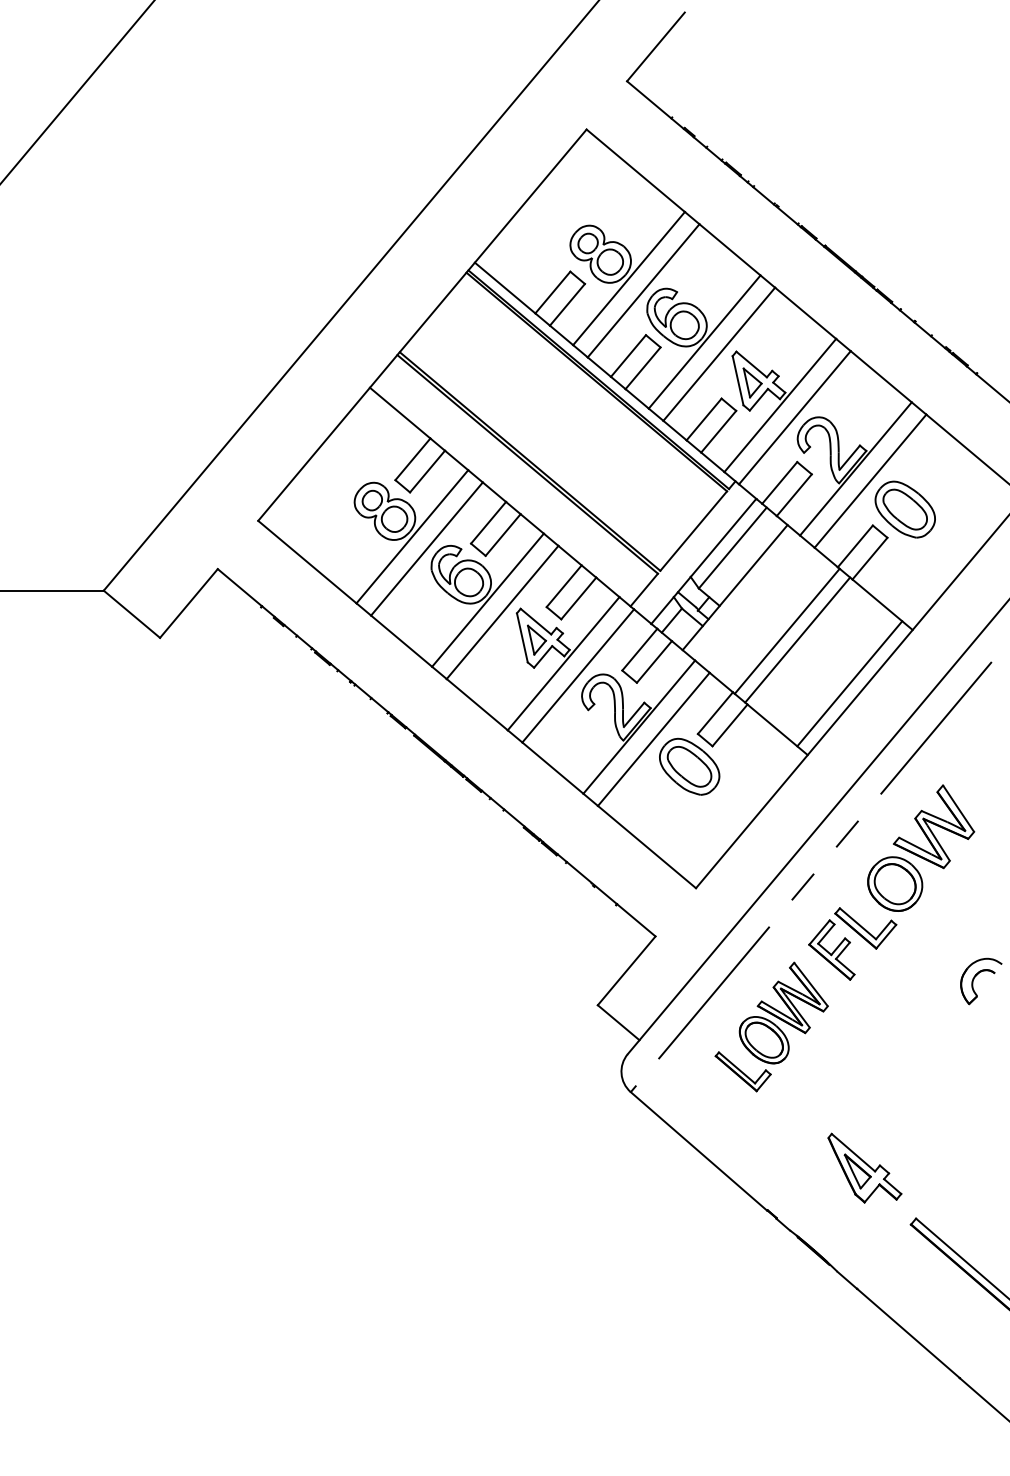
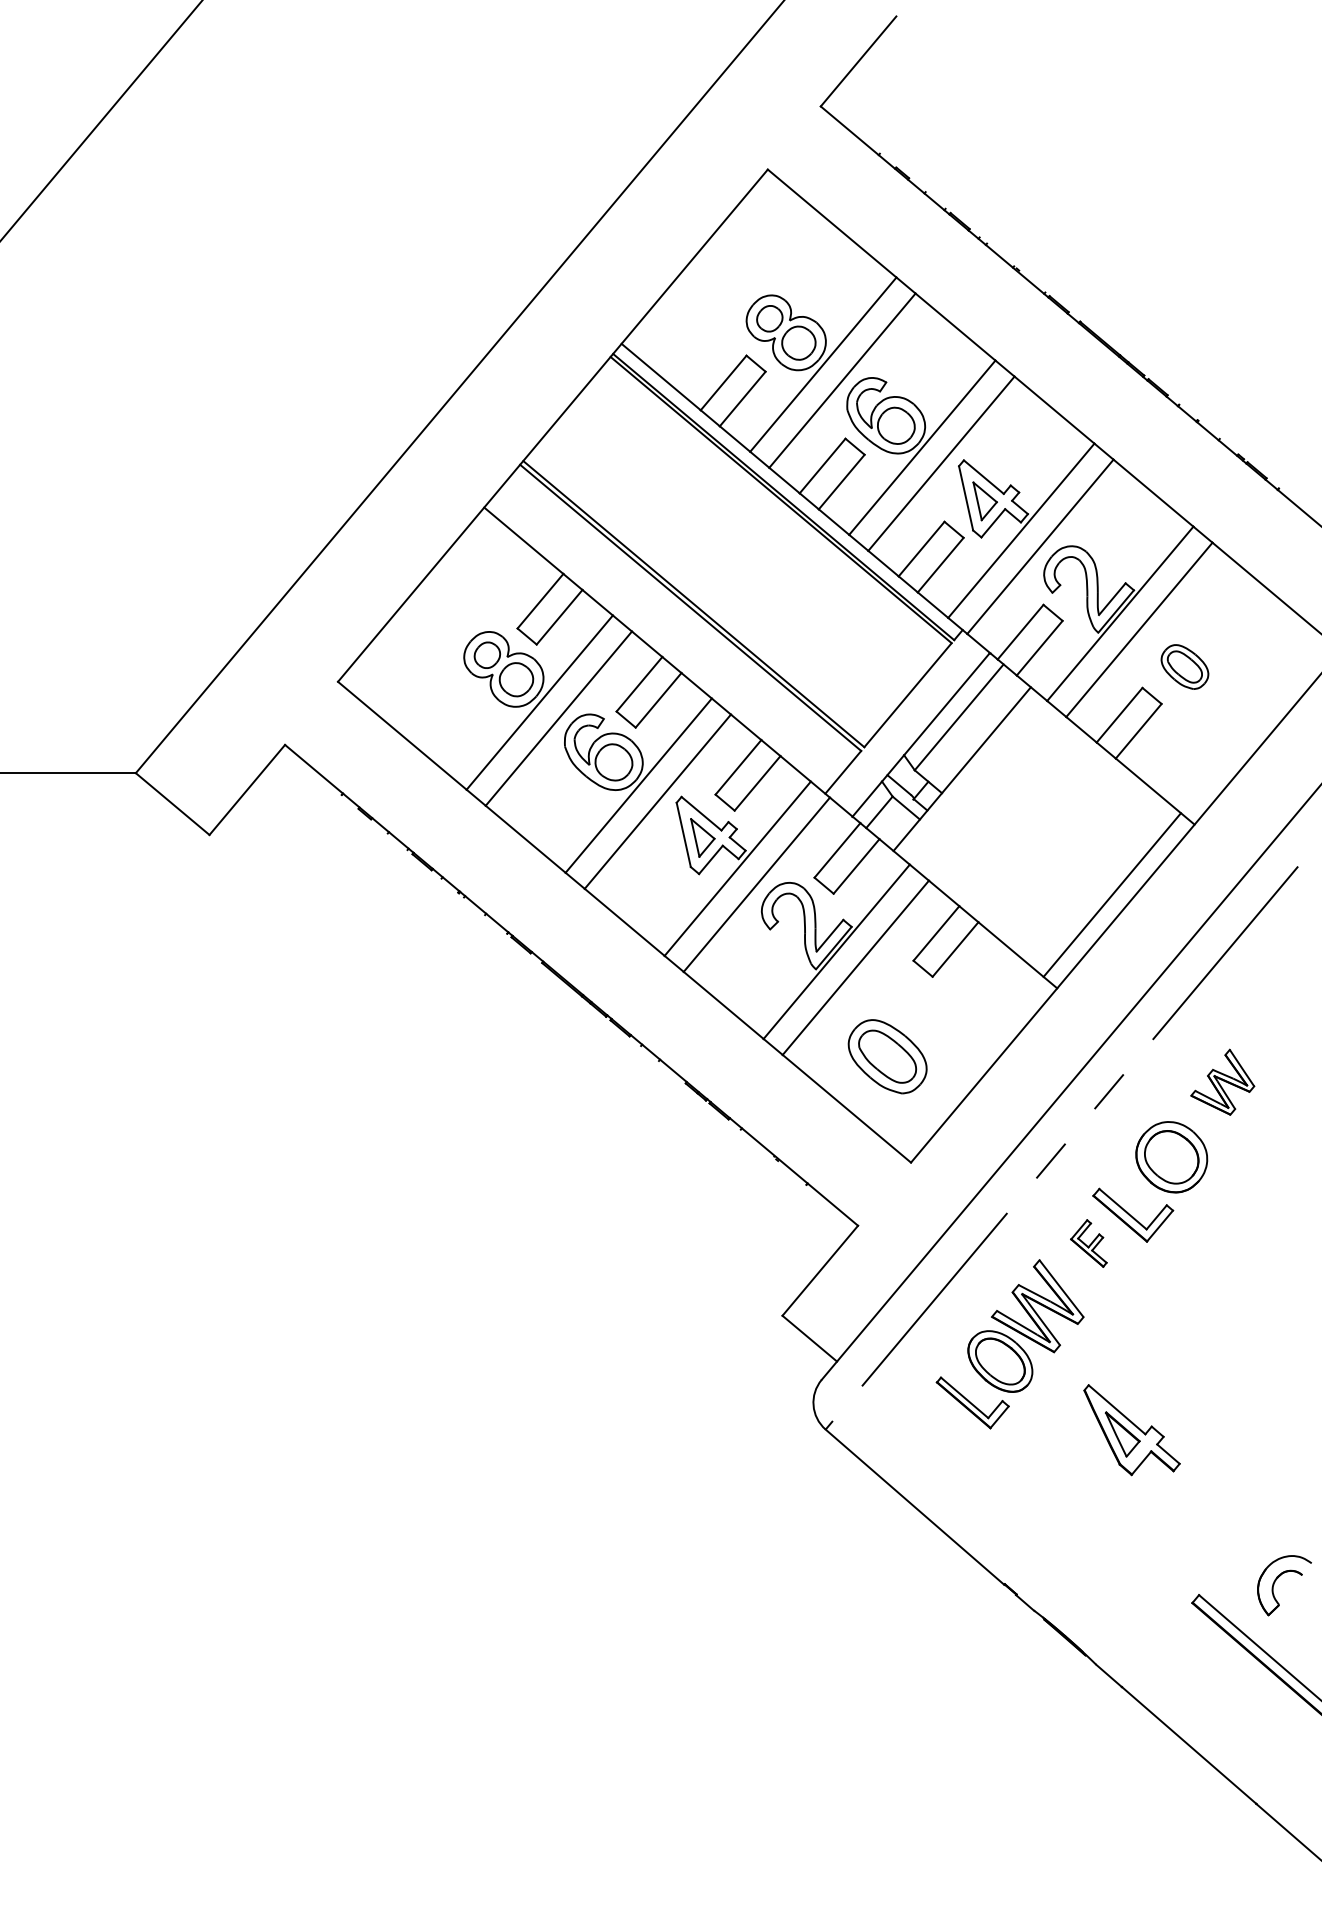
part: (904, 509) -> (1184, 666), size x0.6
line: (787, 631) -> (1030, 826), removed
line: (797, 639) -> (1043, 837), removed
part: (689, 766) -> (887, 1056), moved
part: (933, 827) -> (1222, 1082), size x0.6
part: (831, 950) -> (1088, 1243), size x0.6
part: (976, 975) -> (1278, 1578), moved
part: (864, 1168) -> (1131, 1430), moved

